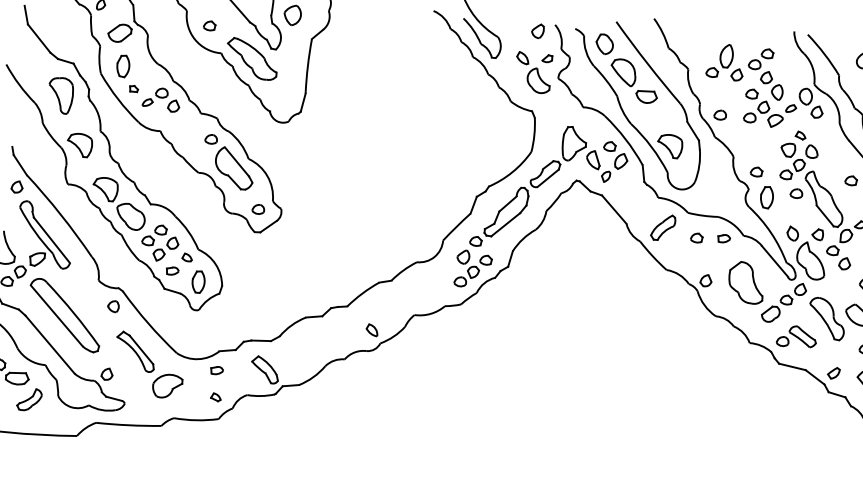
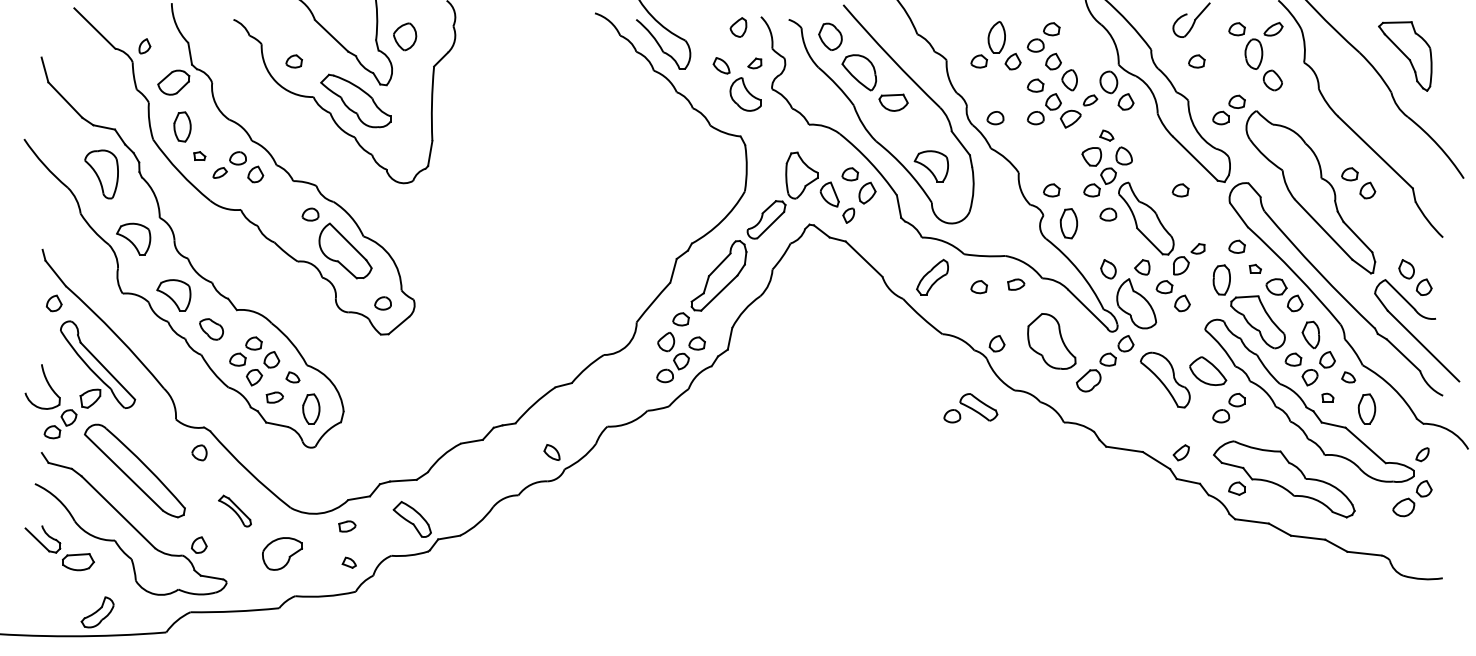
part: (130, 216) -> (211, 329), size x0.6
part: (796, 337) -> (970, 408), moved
part: (135, 351) -> (234, 510), size x0.6
part: (29, 399) -> (97, 612), moved

